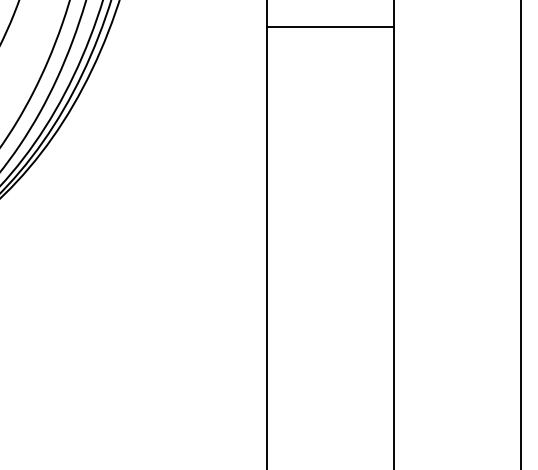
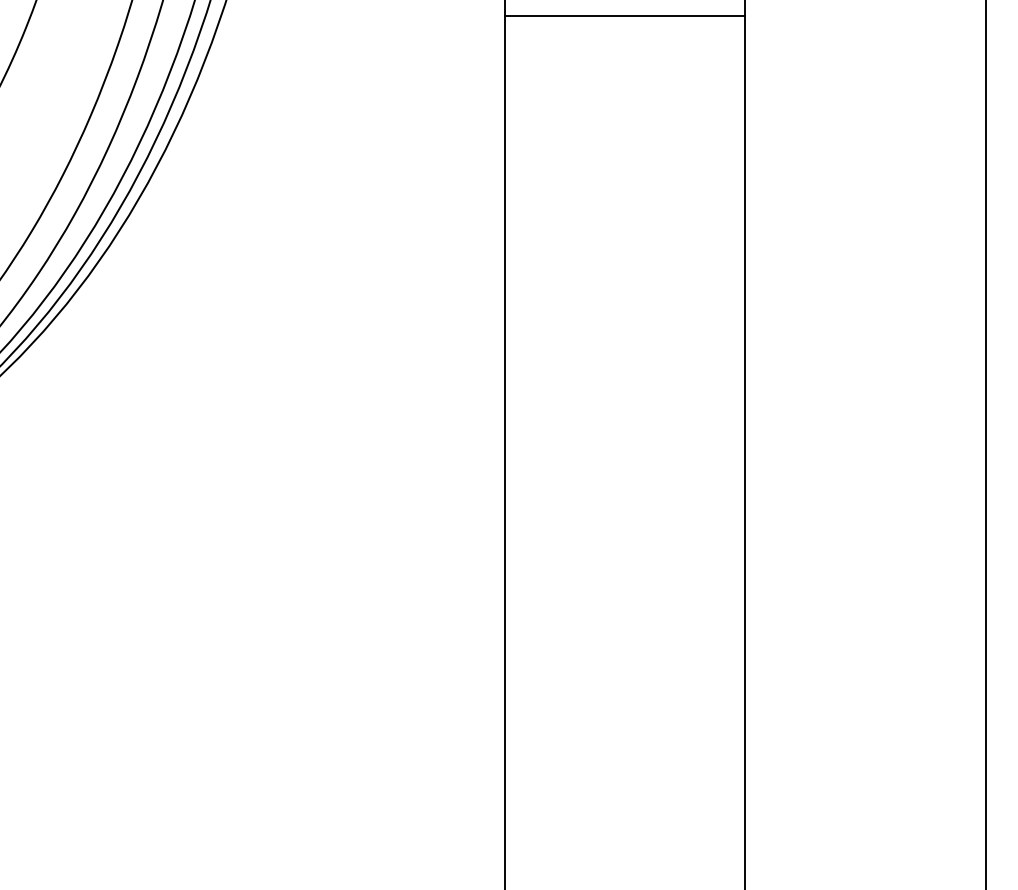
line: (329, 26) -> (623, 16), moved

